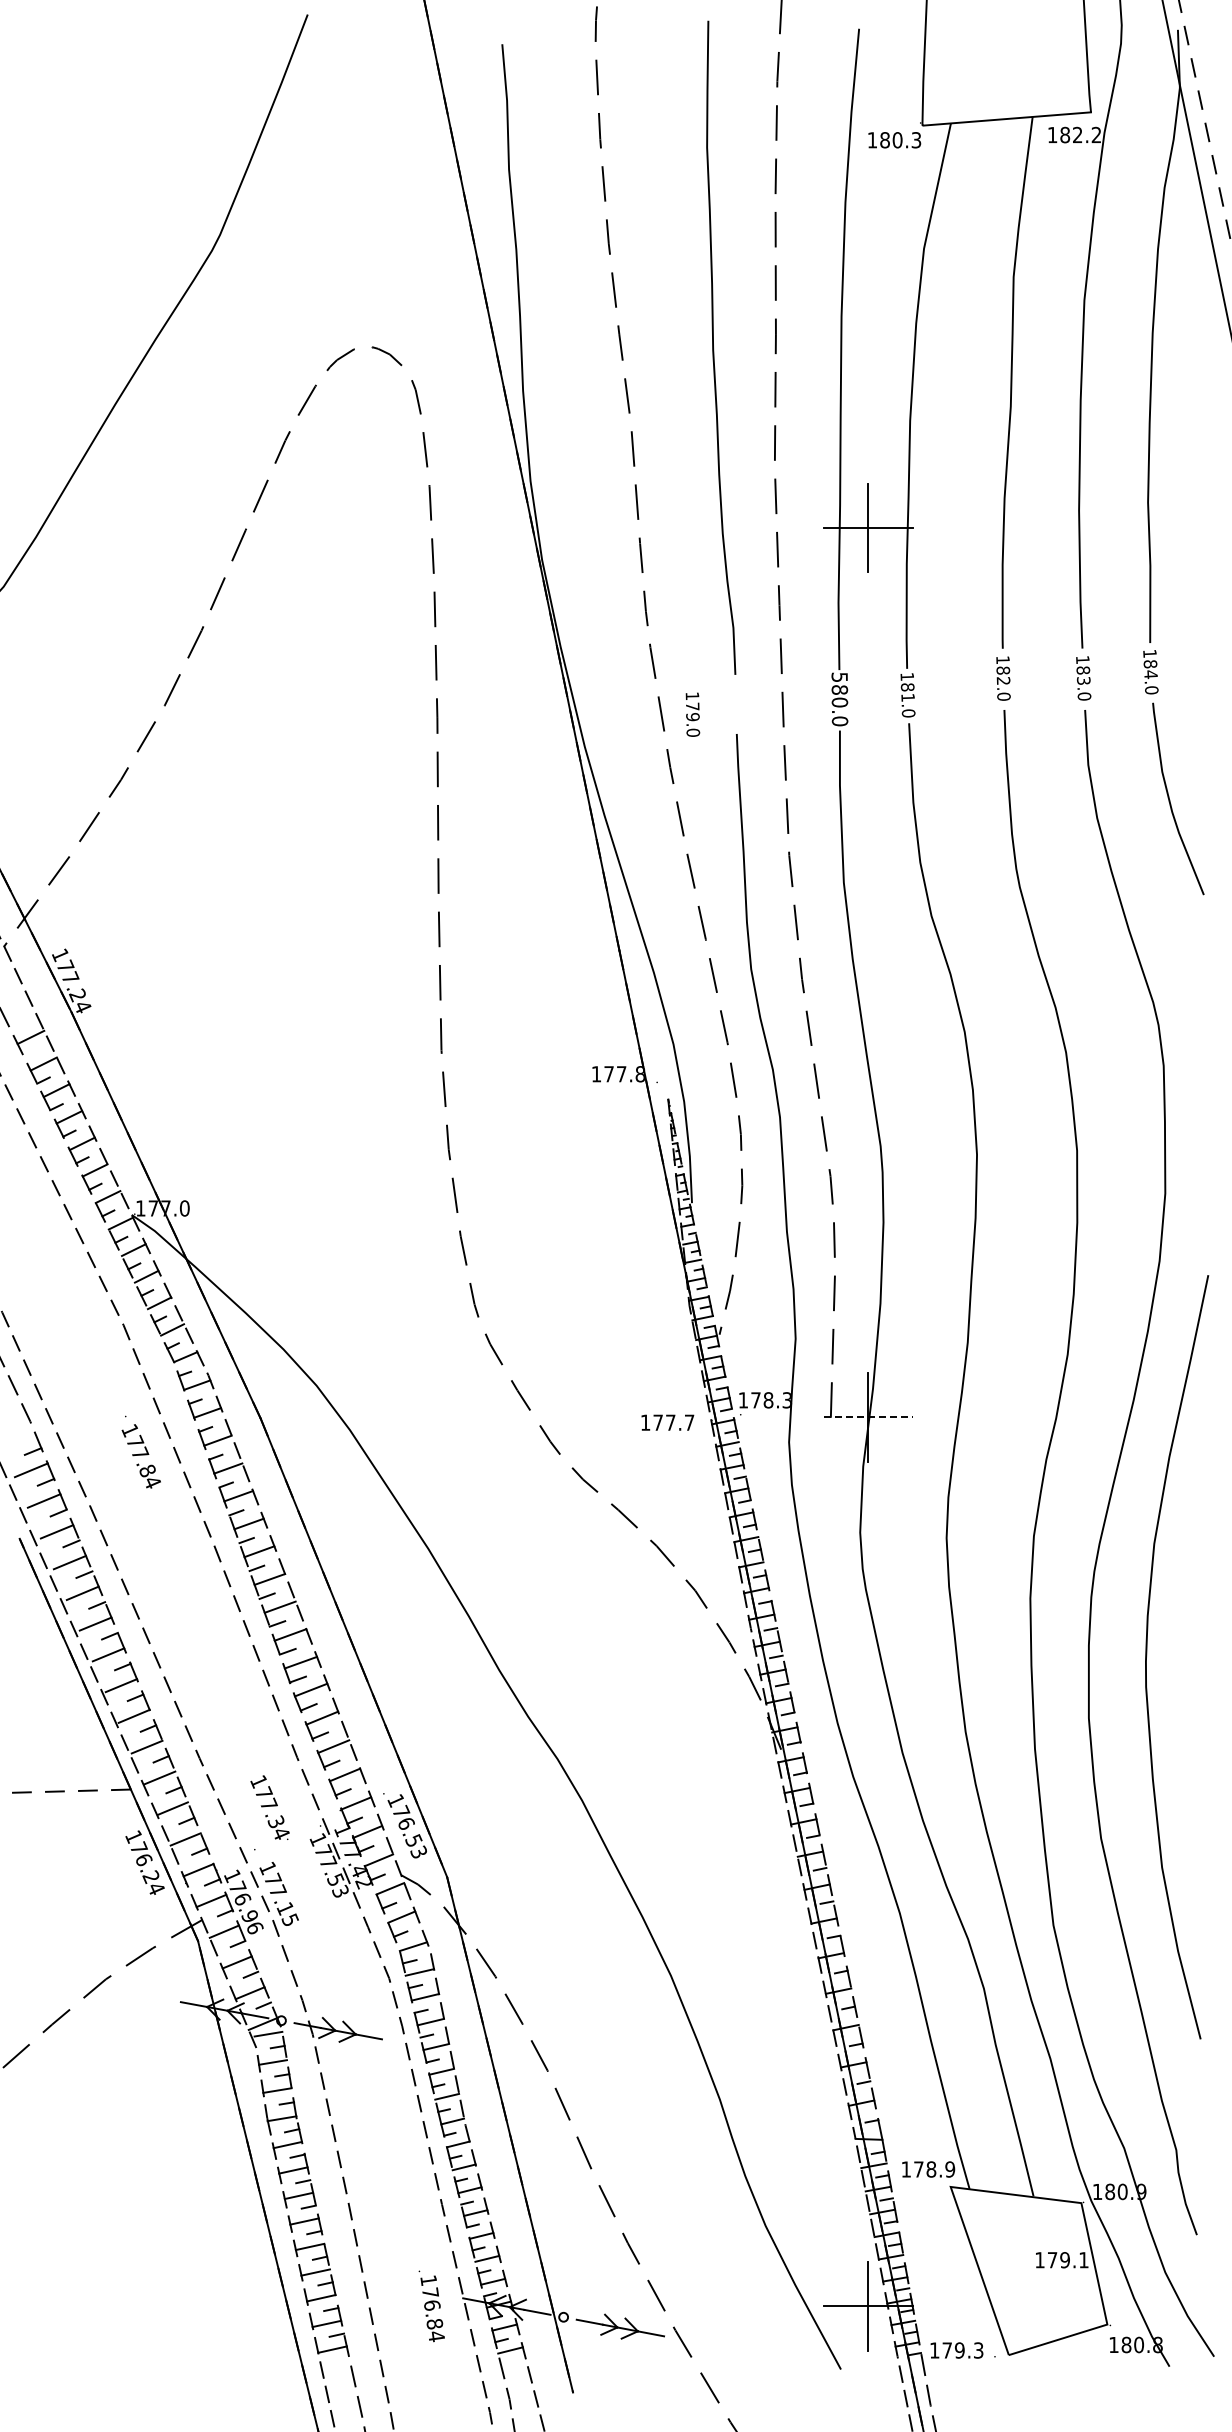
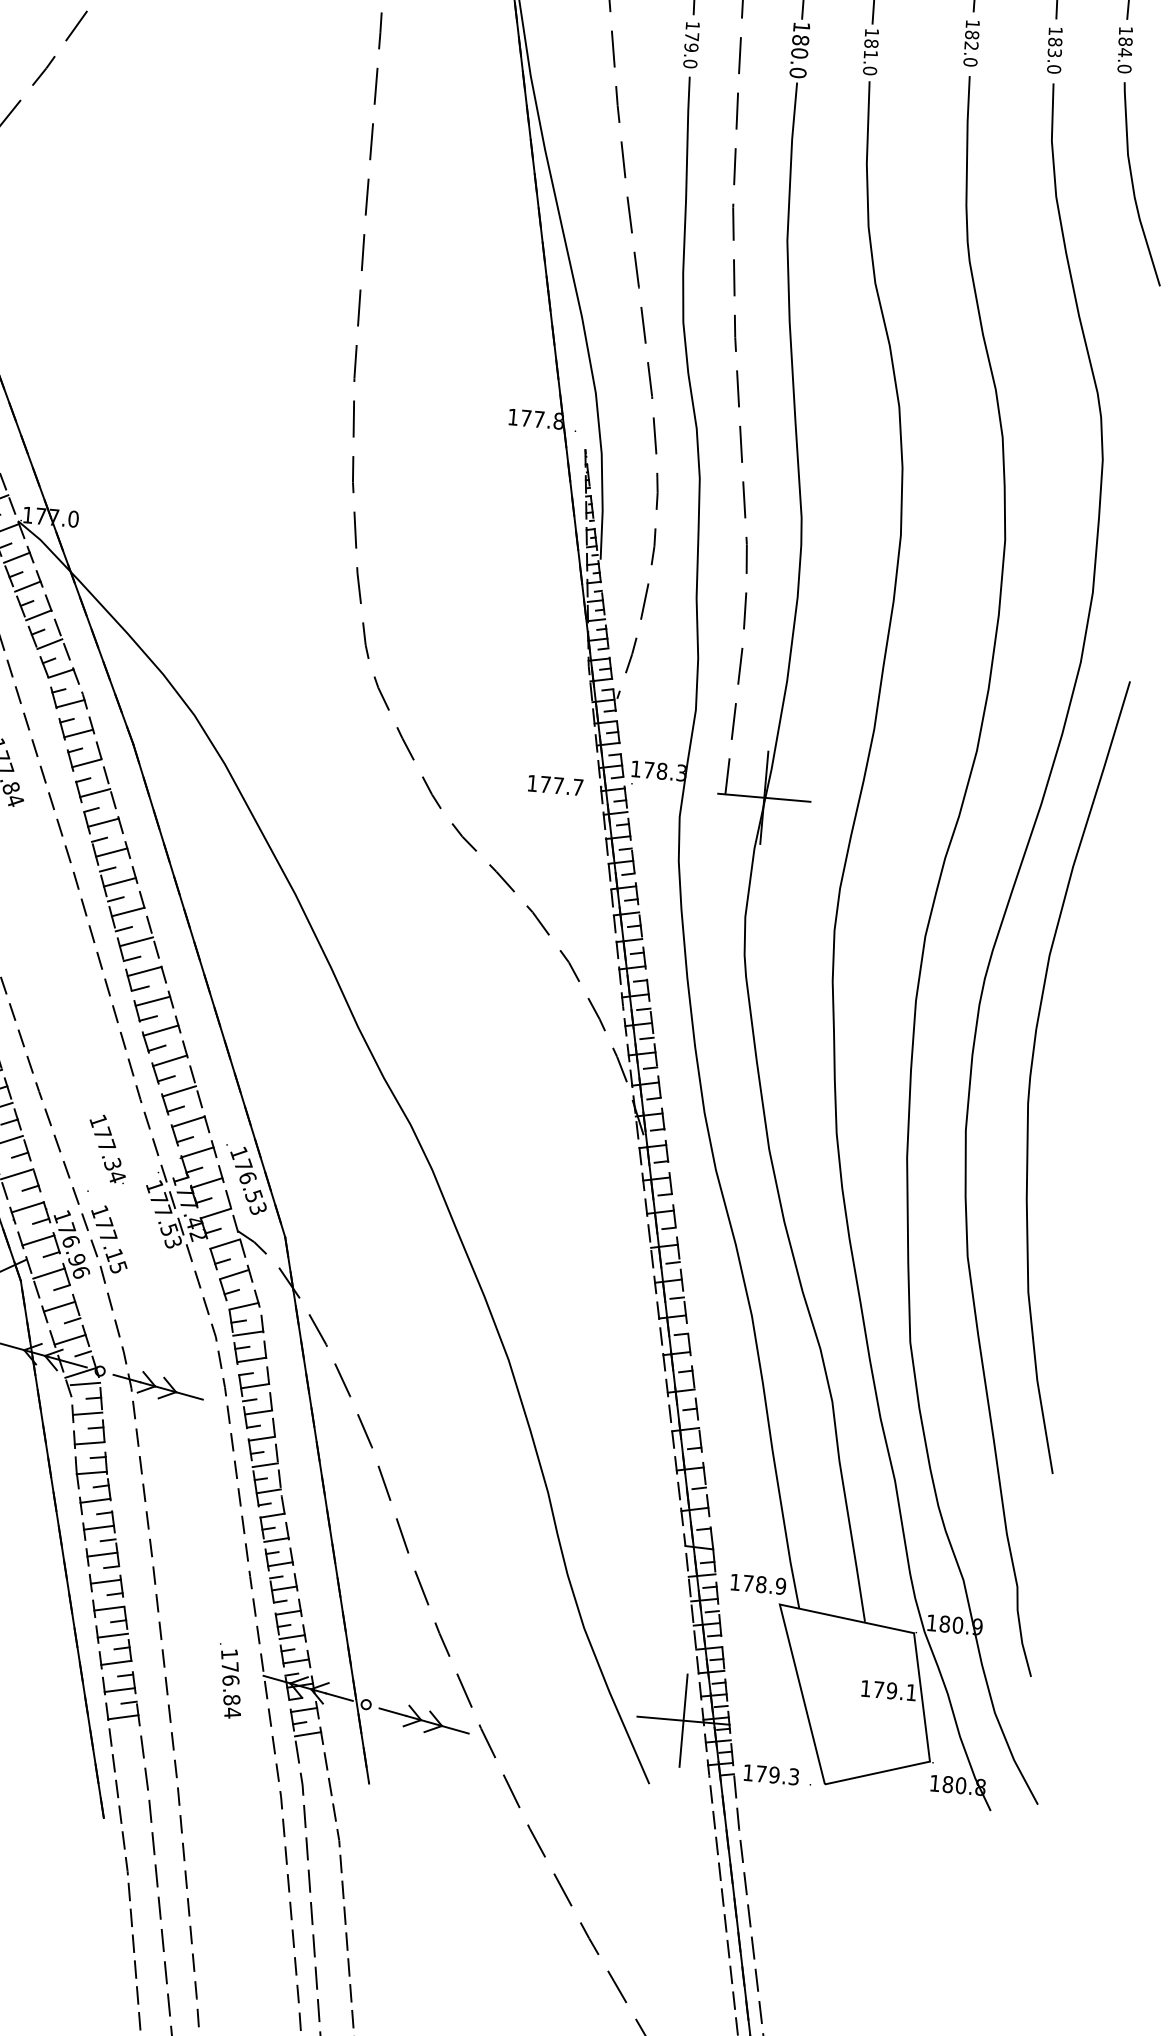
text: (839, 676) -> (801, 26), 580.0 -> 180.0
text: (692, 714) -> (691, 44), moved
line: (868, 1417) -> (764, 798), dashed -> solid

